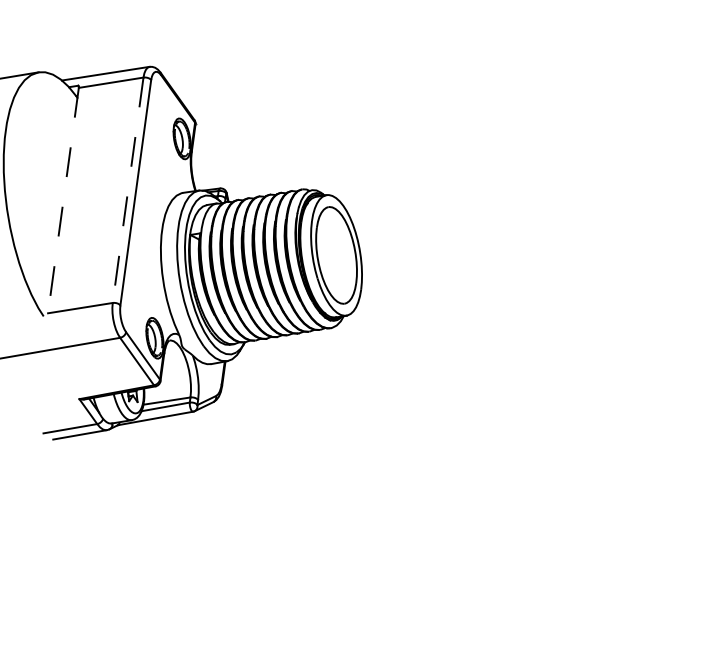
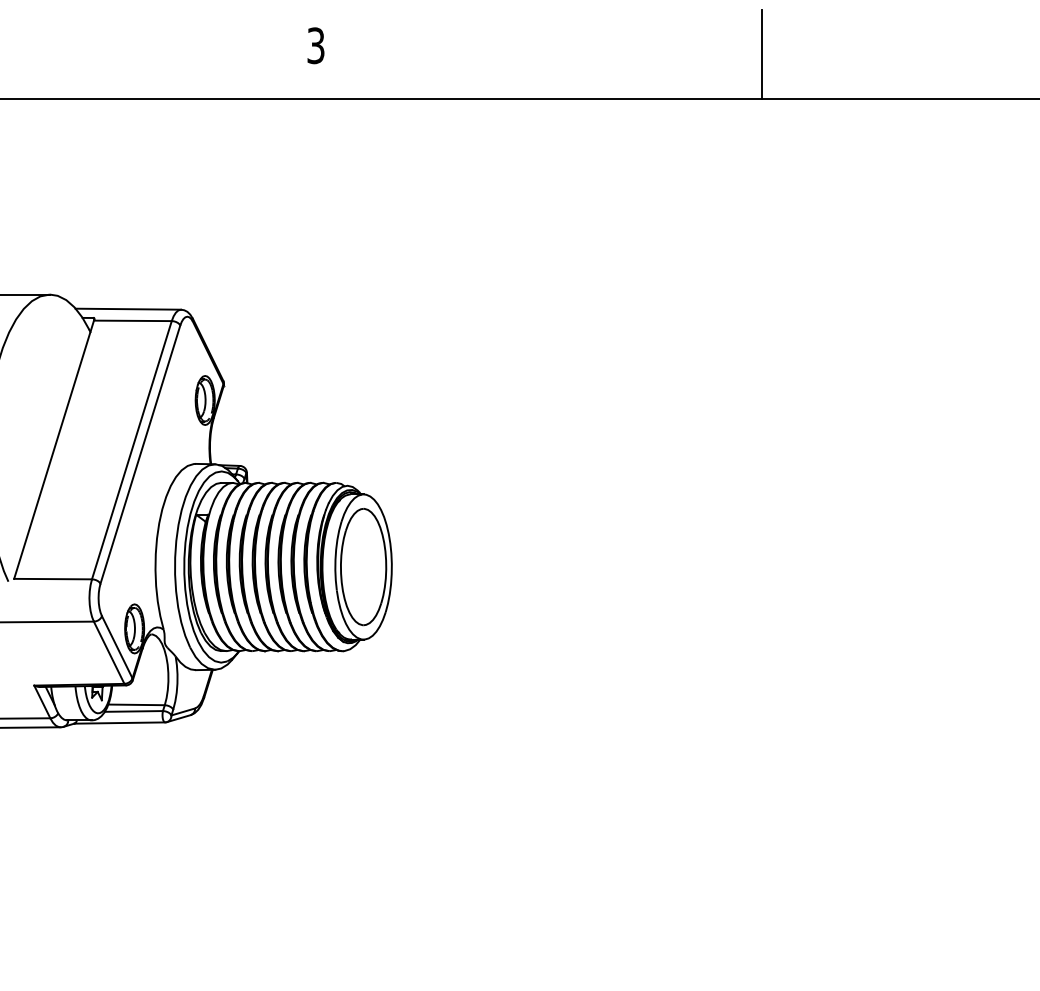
line: (127, 190) -> (131, 450), dashed -> solid
line: (63, 201) -> (53, 450), dashed -> solid

